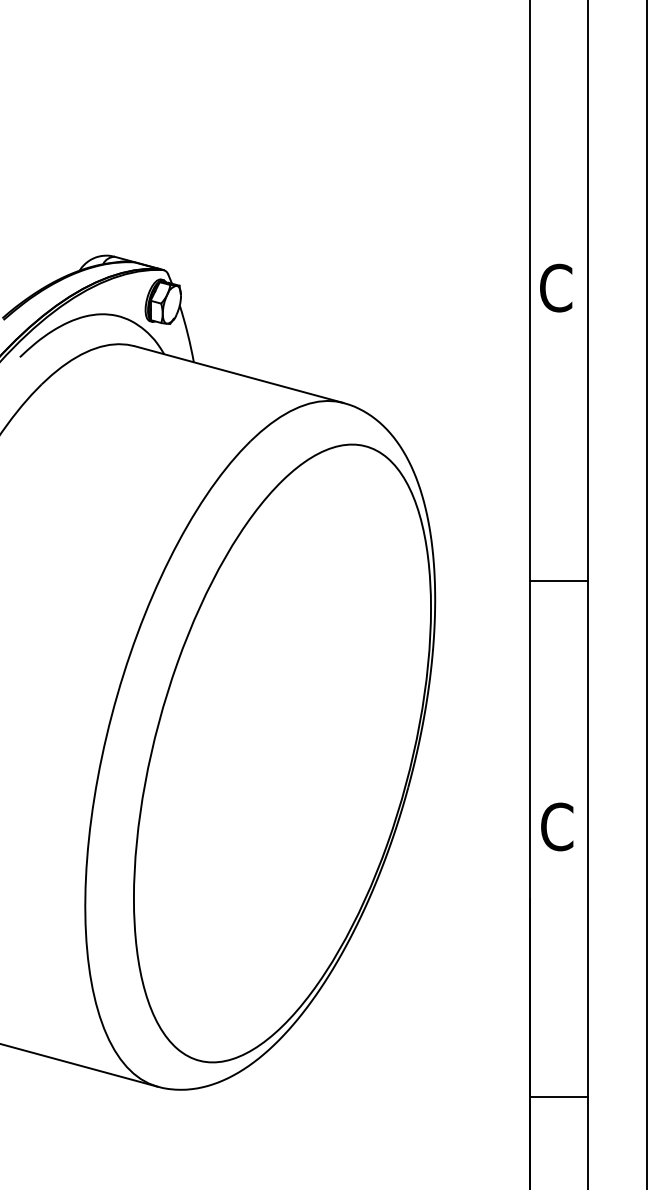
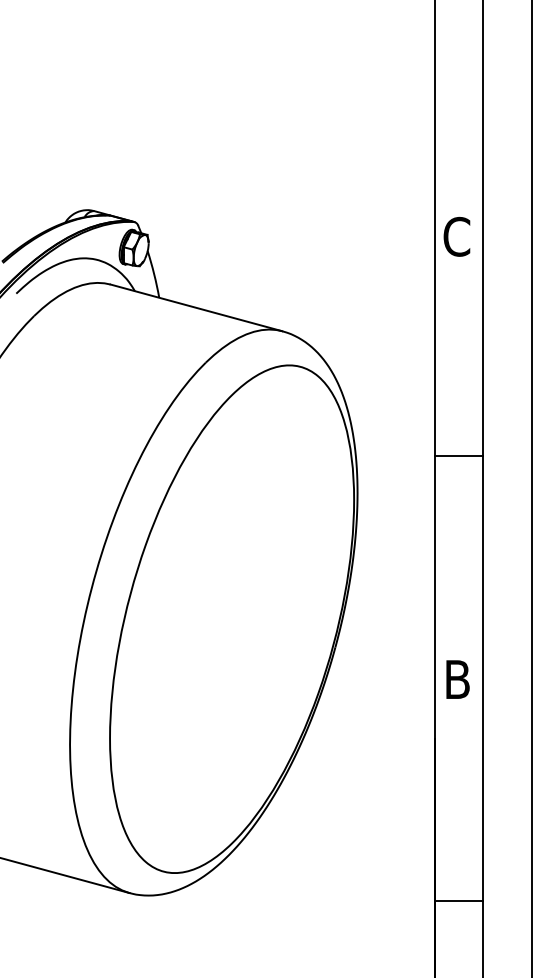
line: (559, 581) -> (459, 455), moved
text: (556, 826) -> (457, 679), C -> B

